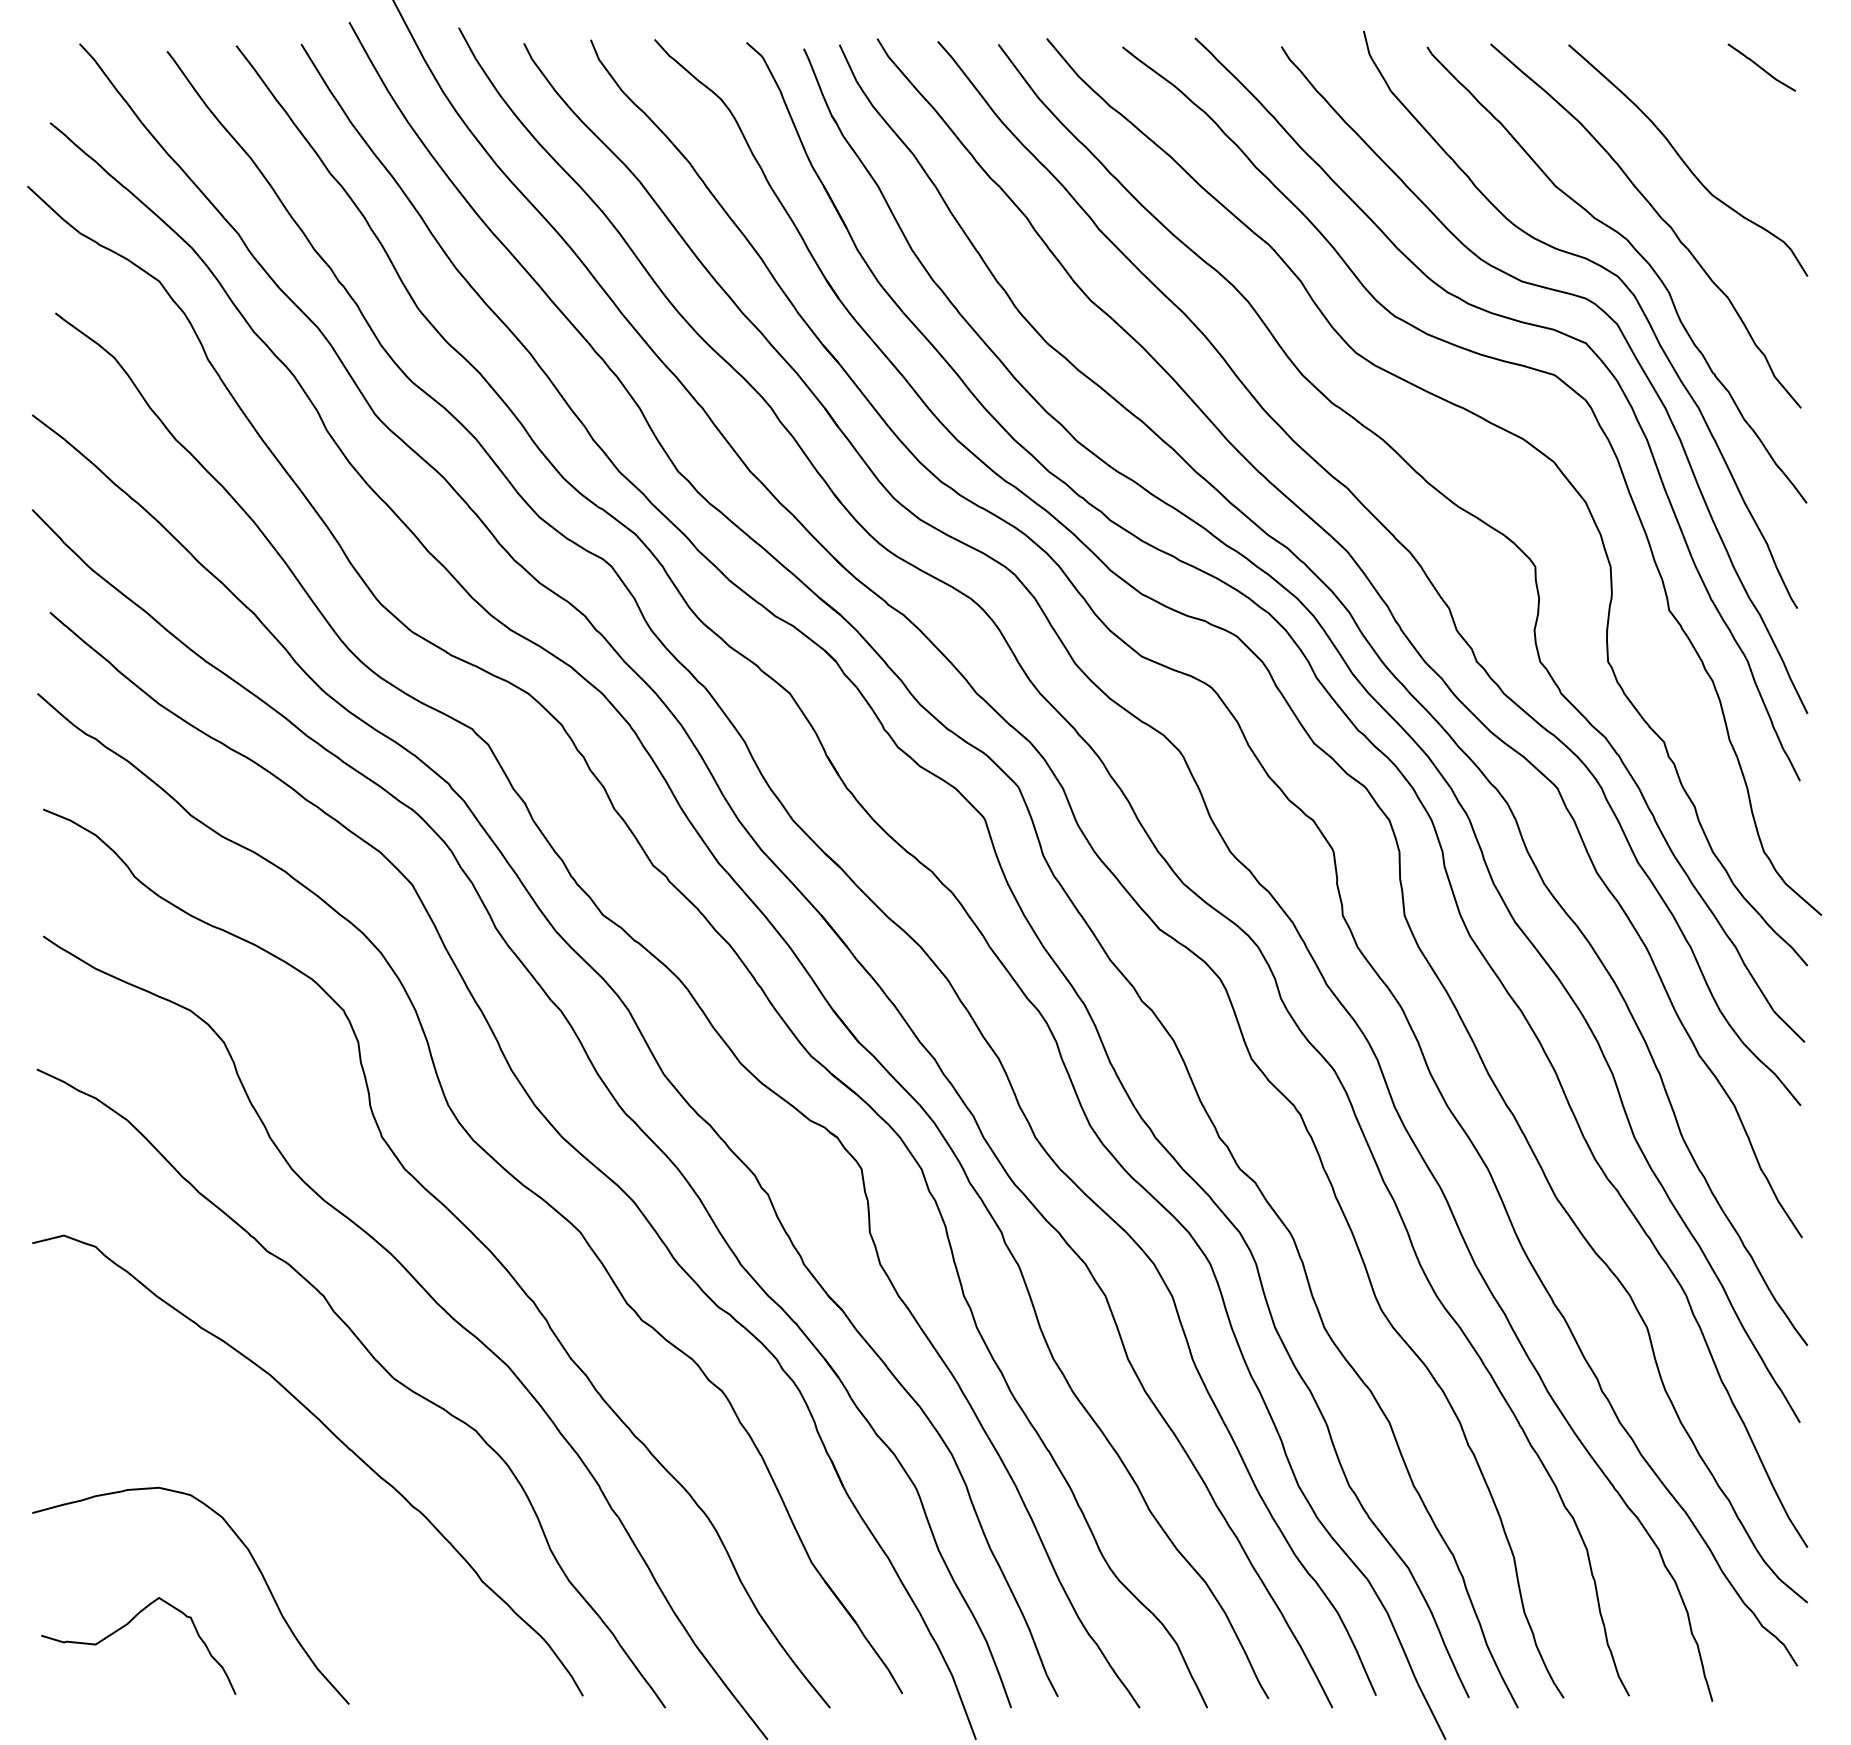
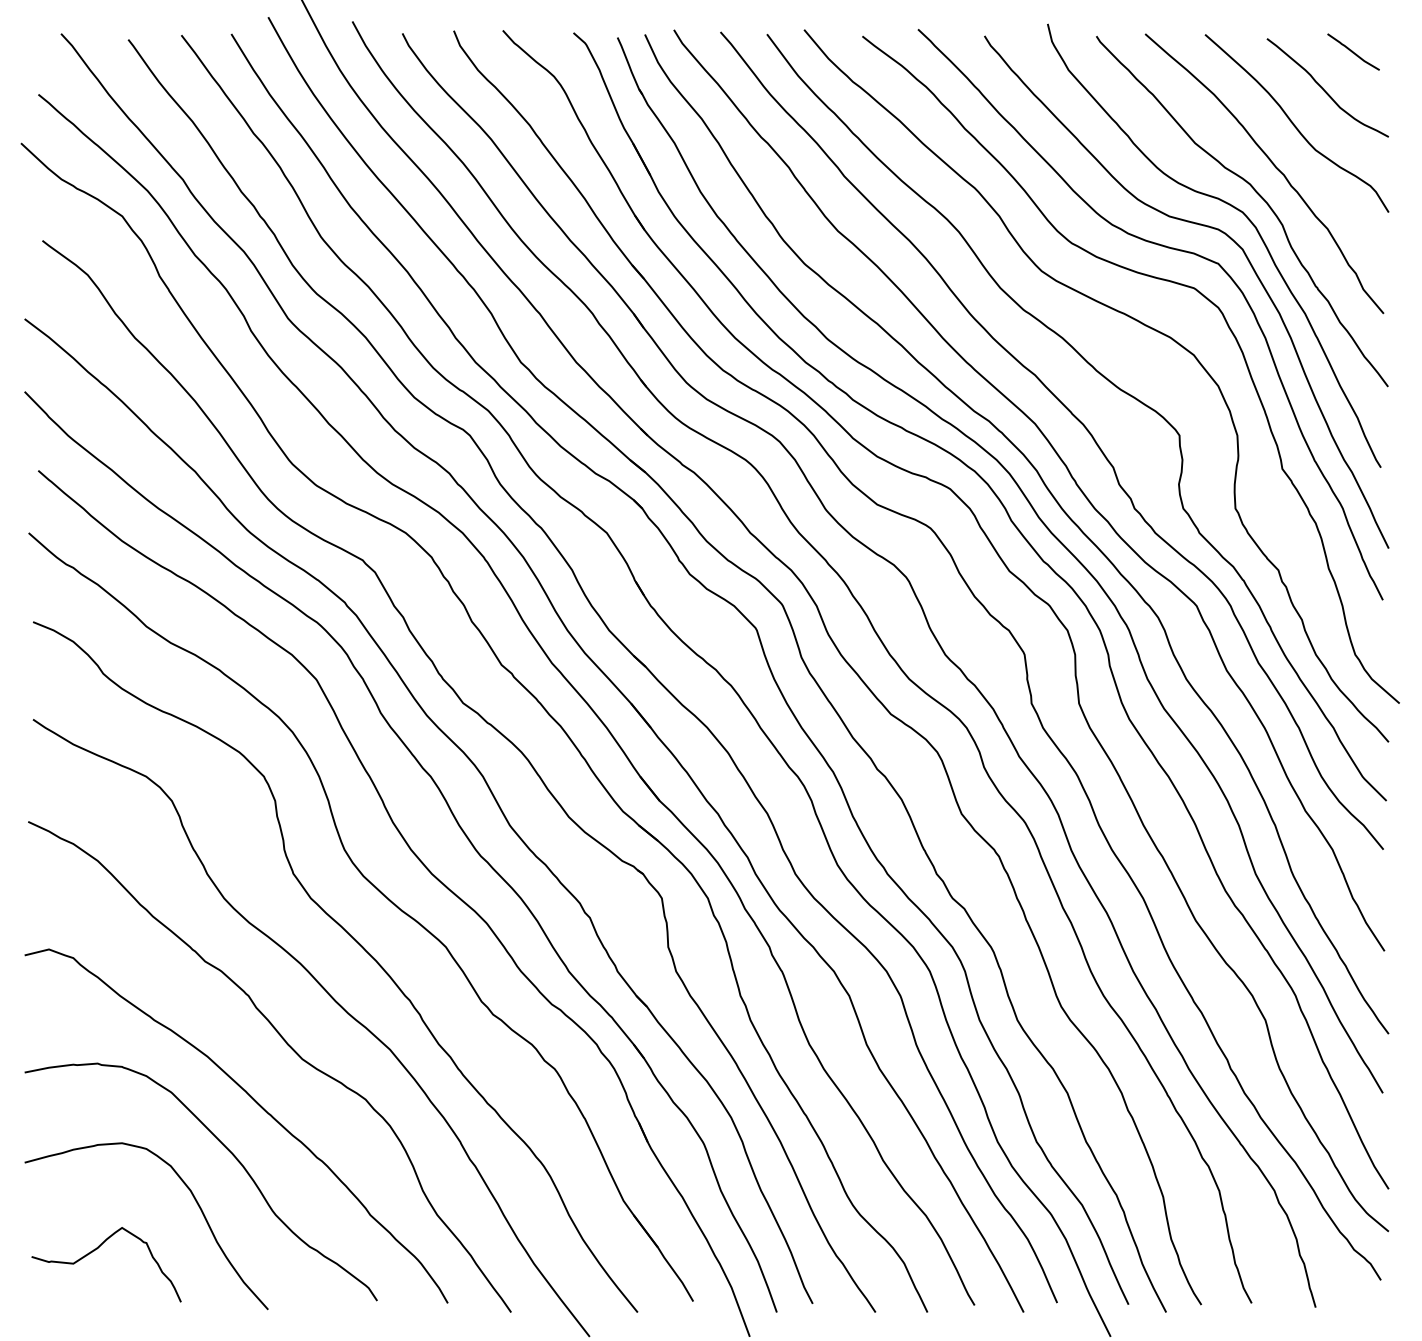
curve: (1723, 116) -> (1324, 89), added
curve: (298, 1499) -> (229, 1152), added

